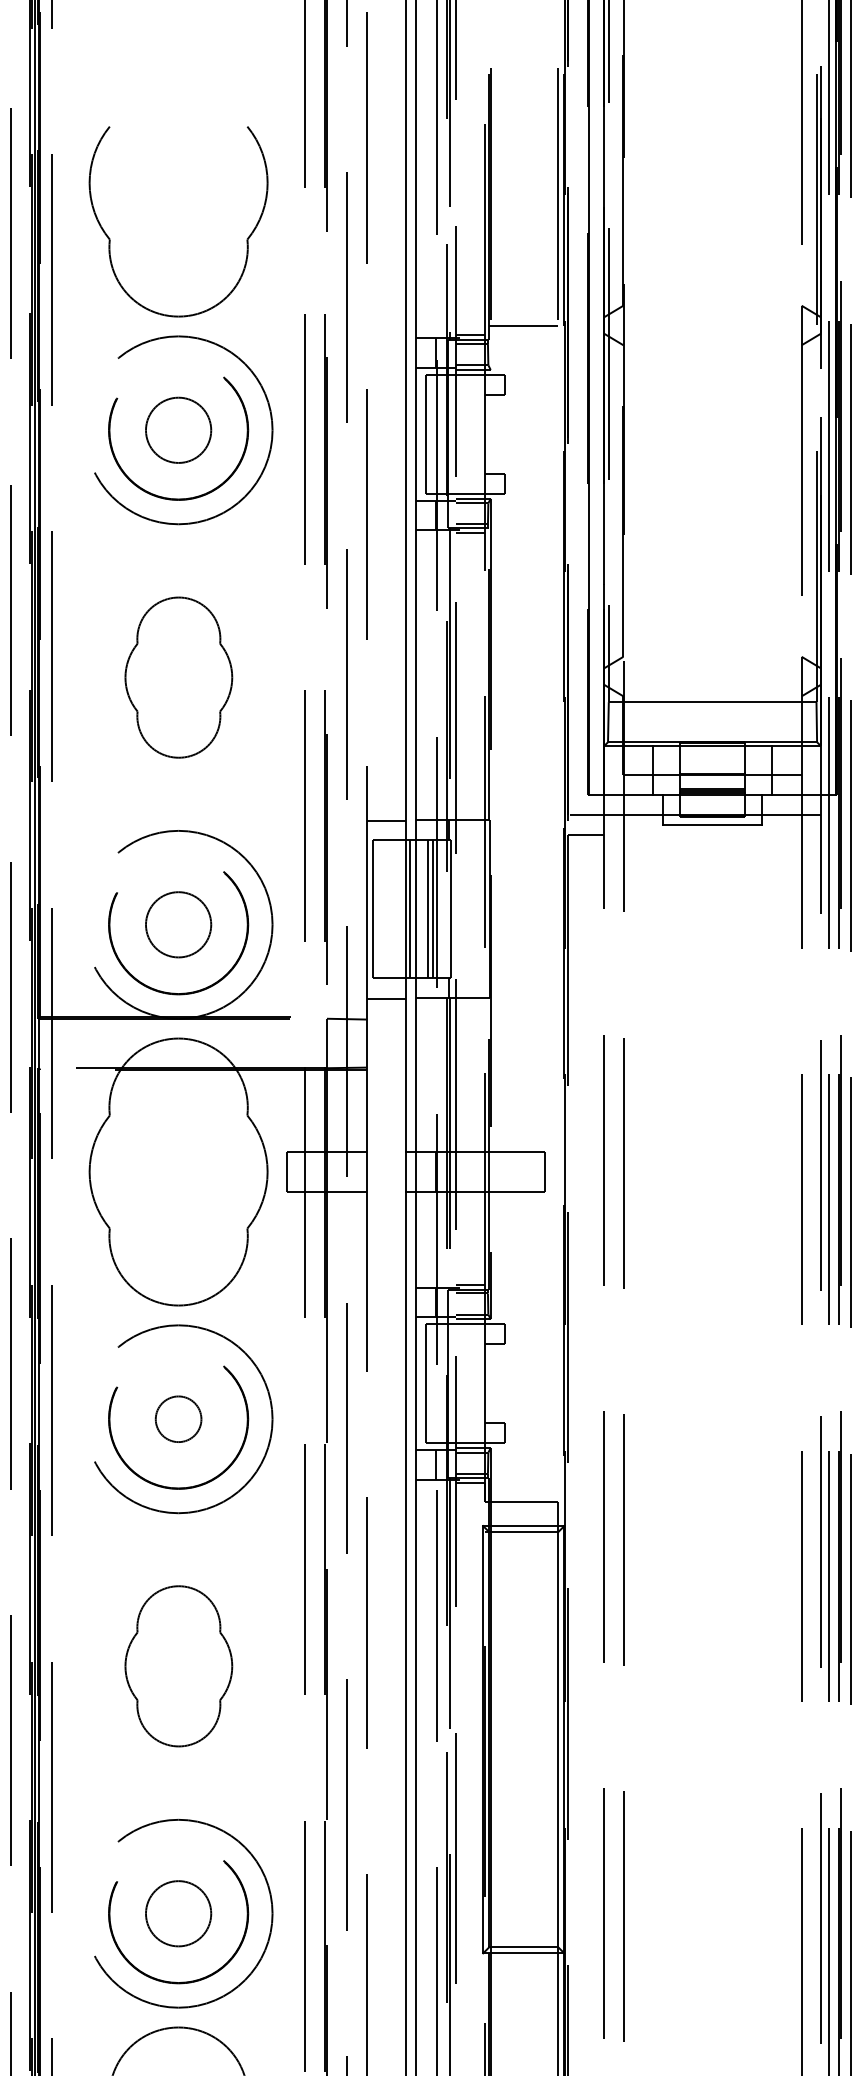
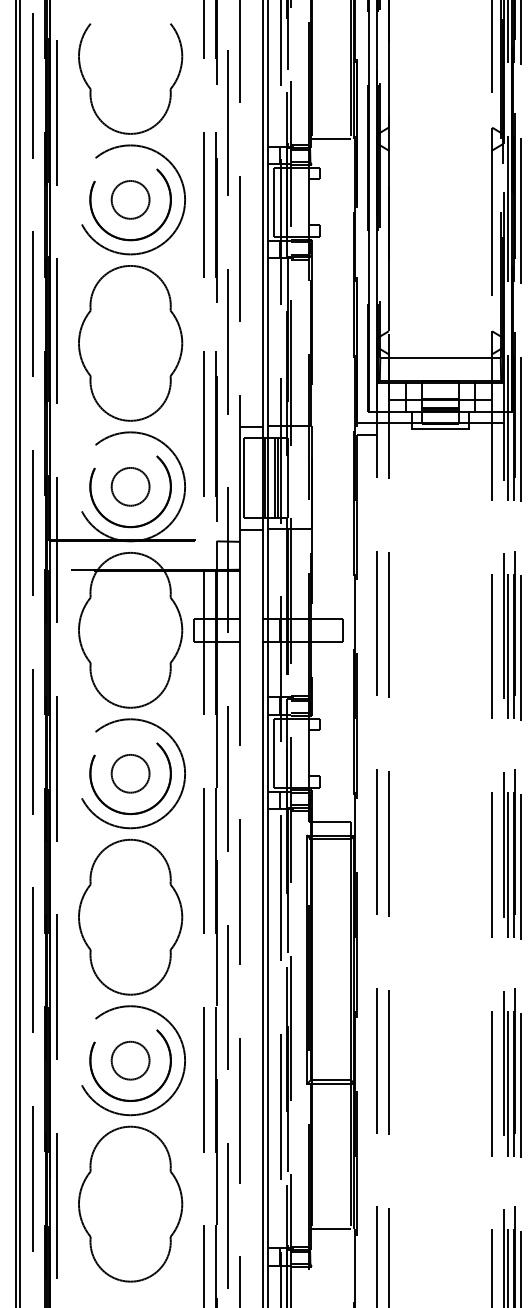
part: (178, 677) -> (130, 343), size x1.67
circle: (178, 1418) -> (130, 773), size x1.43
part: (178, 1665) -> (130, 916), size x1.67

